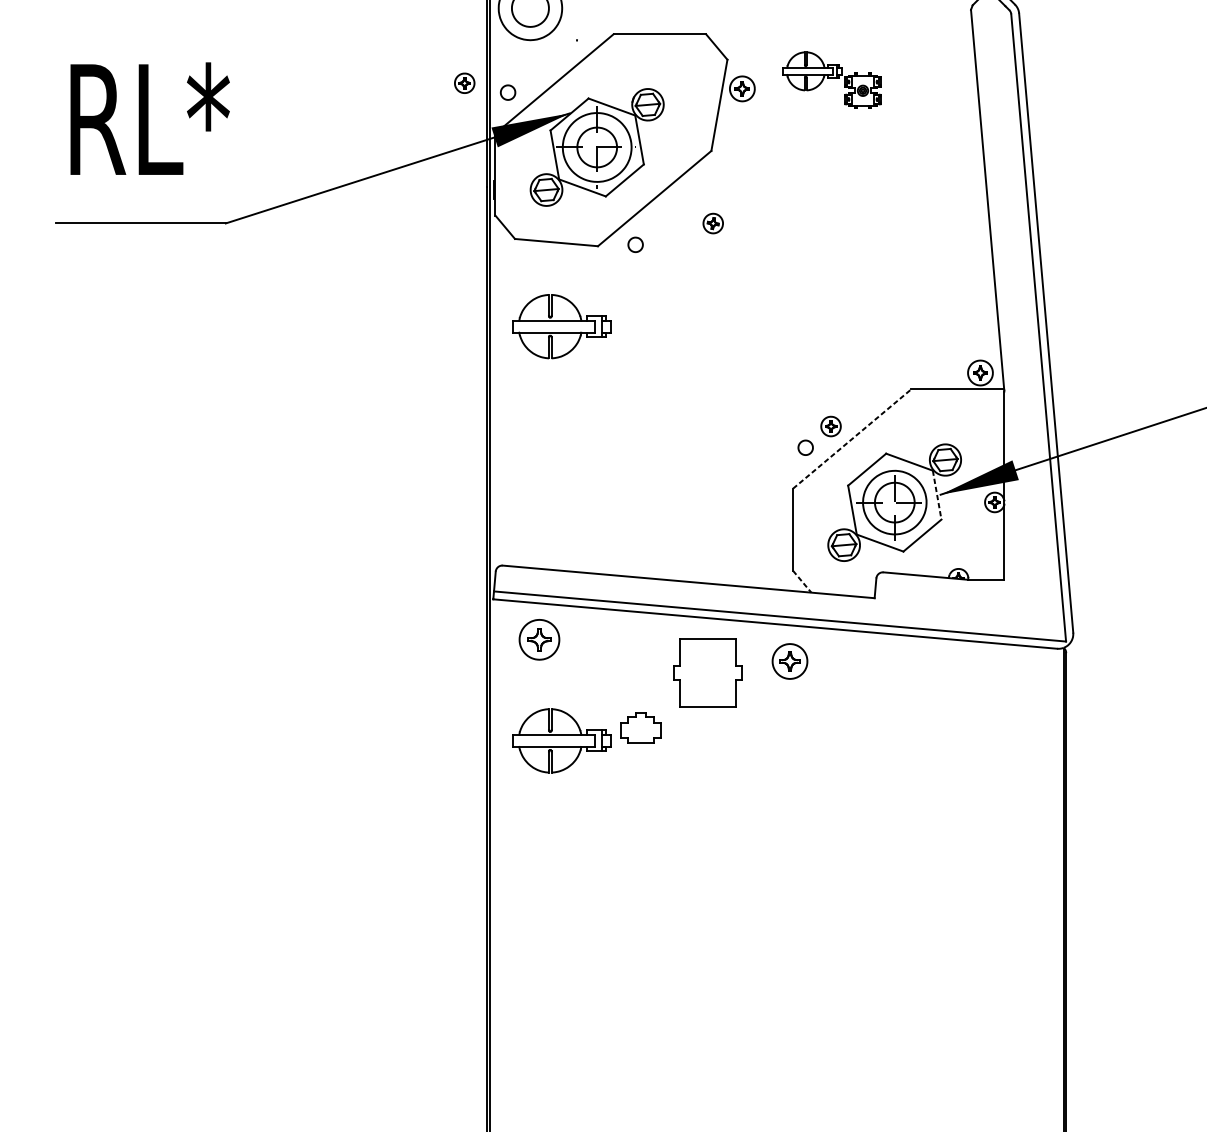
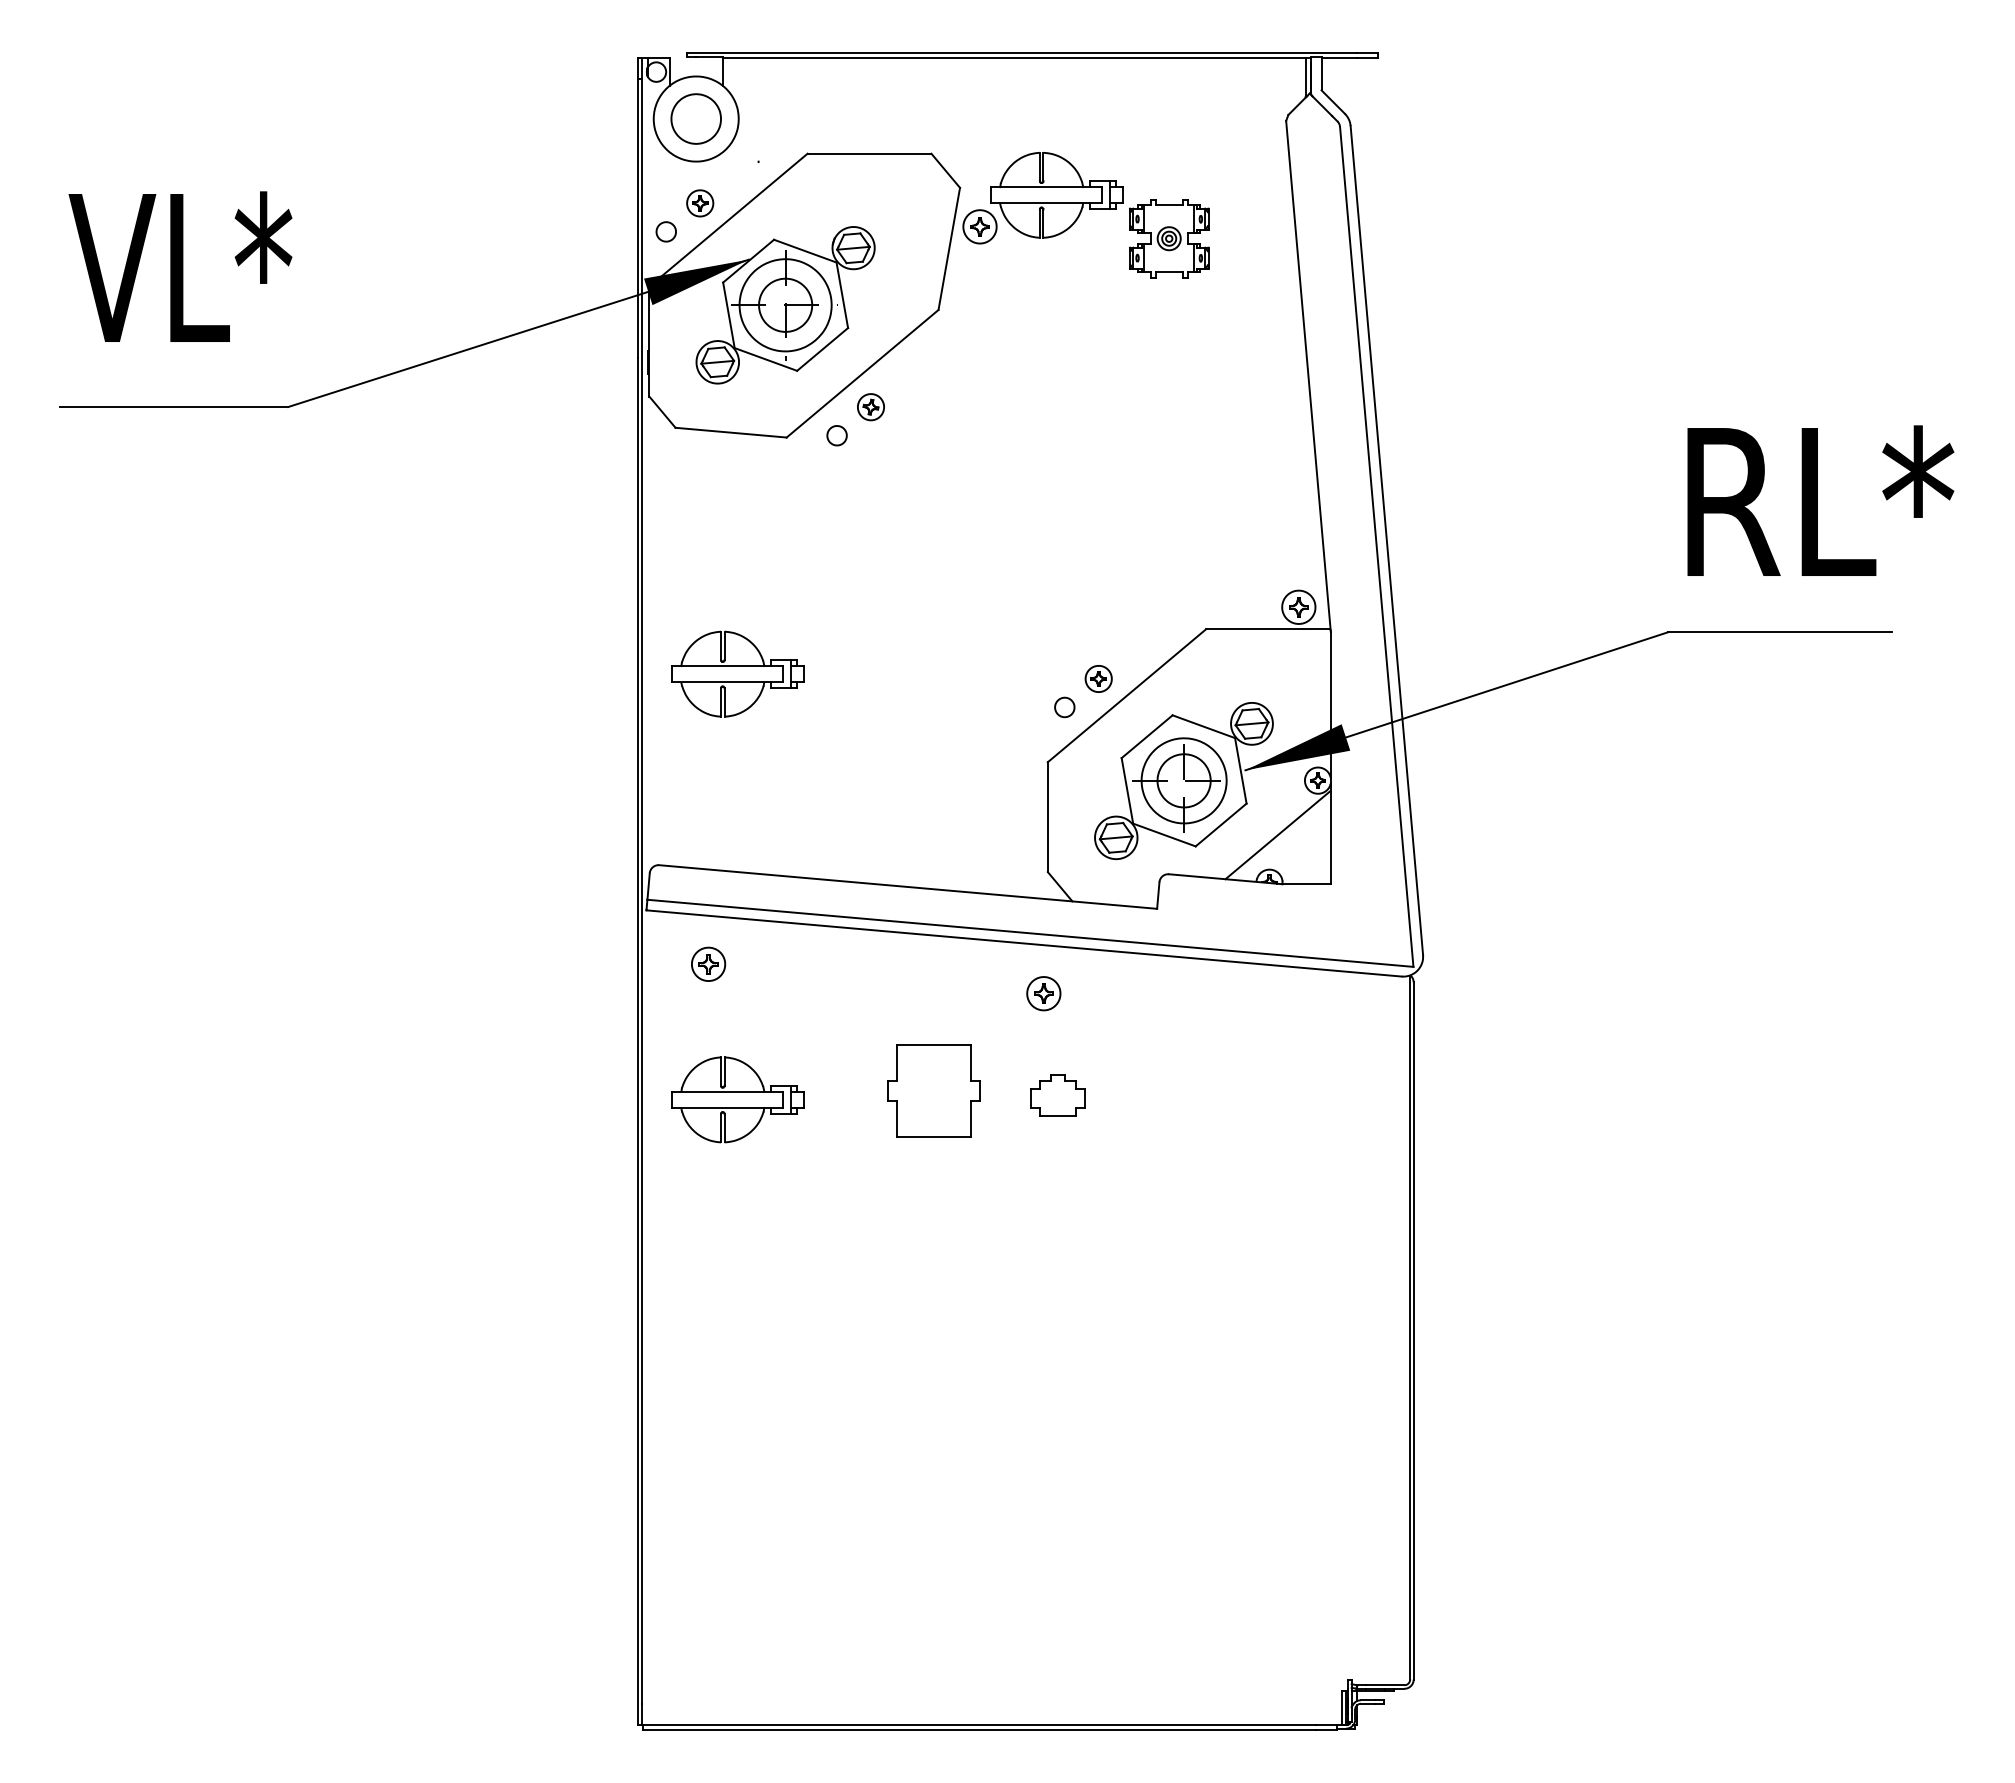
part: (831, 80) -> (1099, 215), size x1.67
part: (464, 83) -> (700, 203), moved
text: (145, 118) -> (180, 266), RL* -> VL*
part: (712, 223) -> (870, 407), moved
part: (561, 326) -> (737, 673), moved
line: (852, 438) -> (1127, 695), dashed -> solid
line: (936, 495) -> (1240, 771), dashed -> solid
line: (964, 542) -> (1277, 834), added
line: (802, 582) -> (1060, 887), dashed -> solid
part: (539, 639) -> (708, 963), size x0.62
part: (789, 661) -> (1043, 993), size x0.71
part: (707, 672) -> (933, 1090), moved
part: (640, 727) -> (1057, 1095), moved

